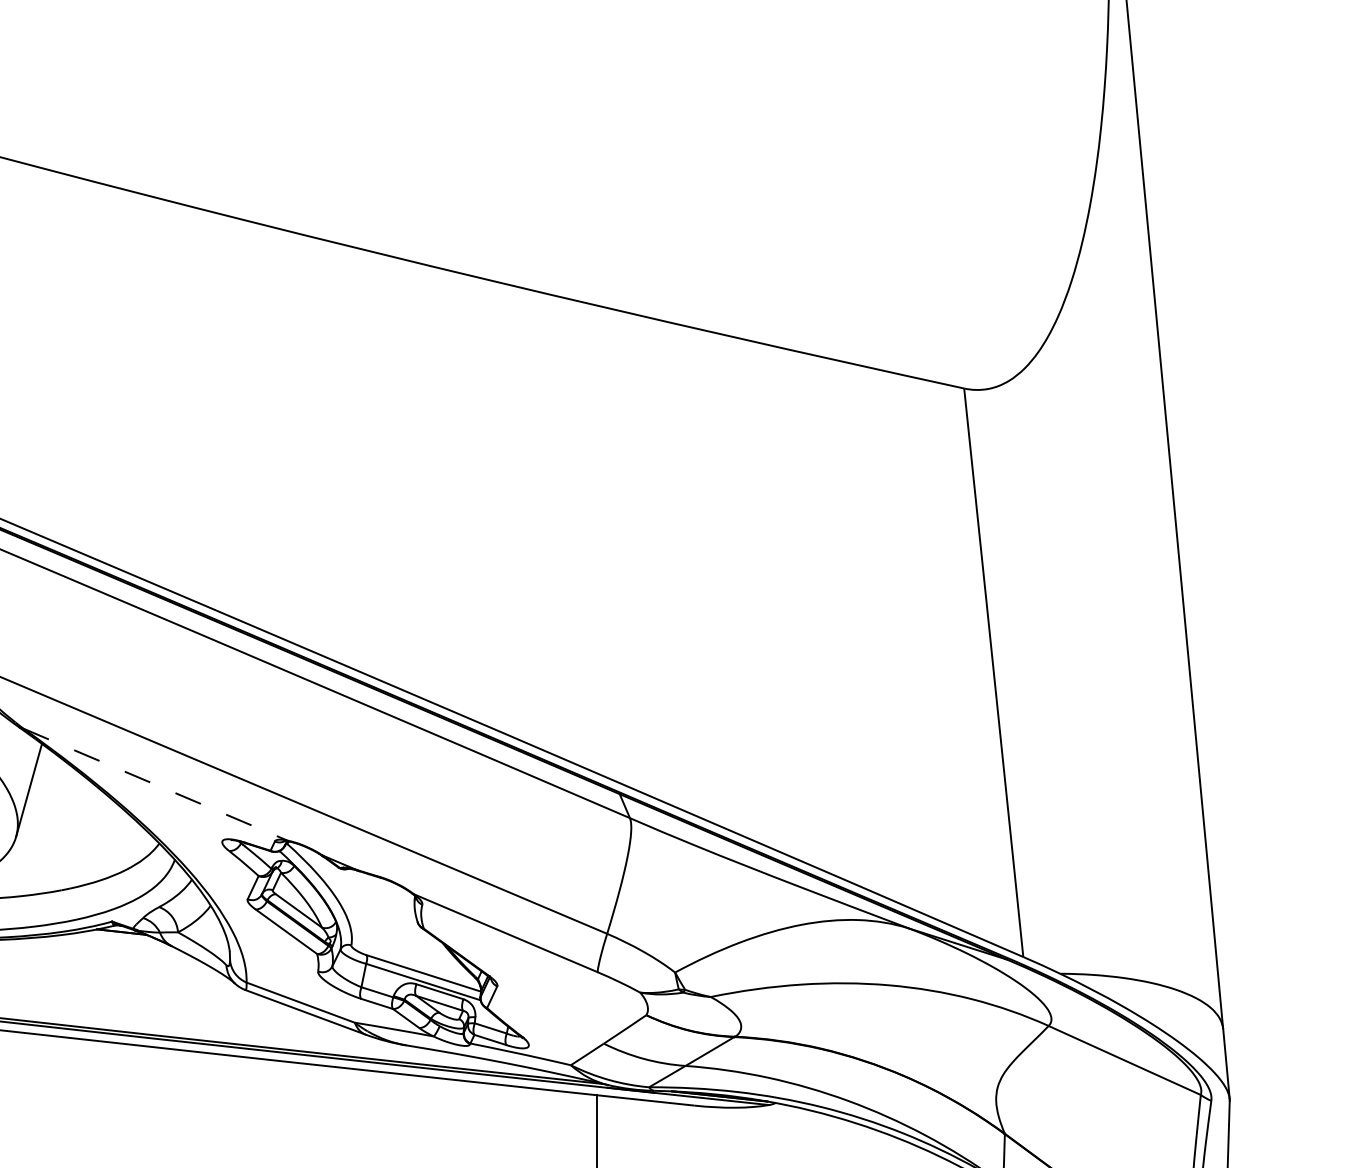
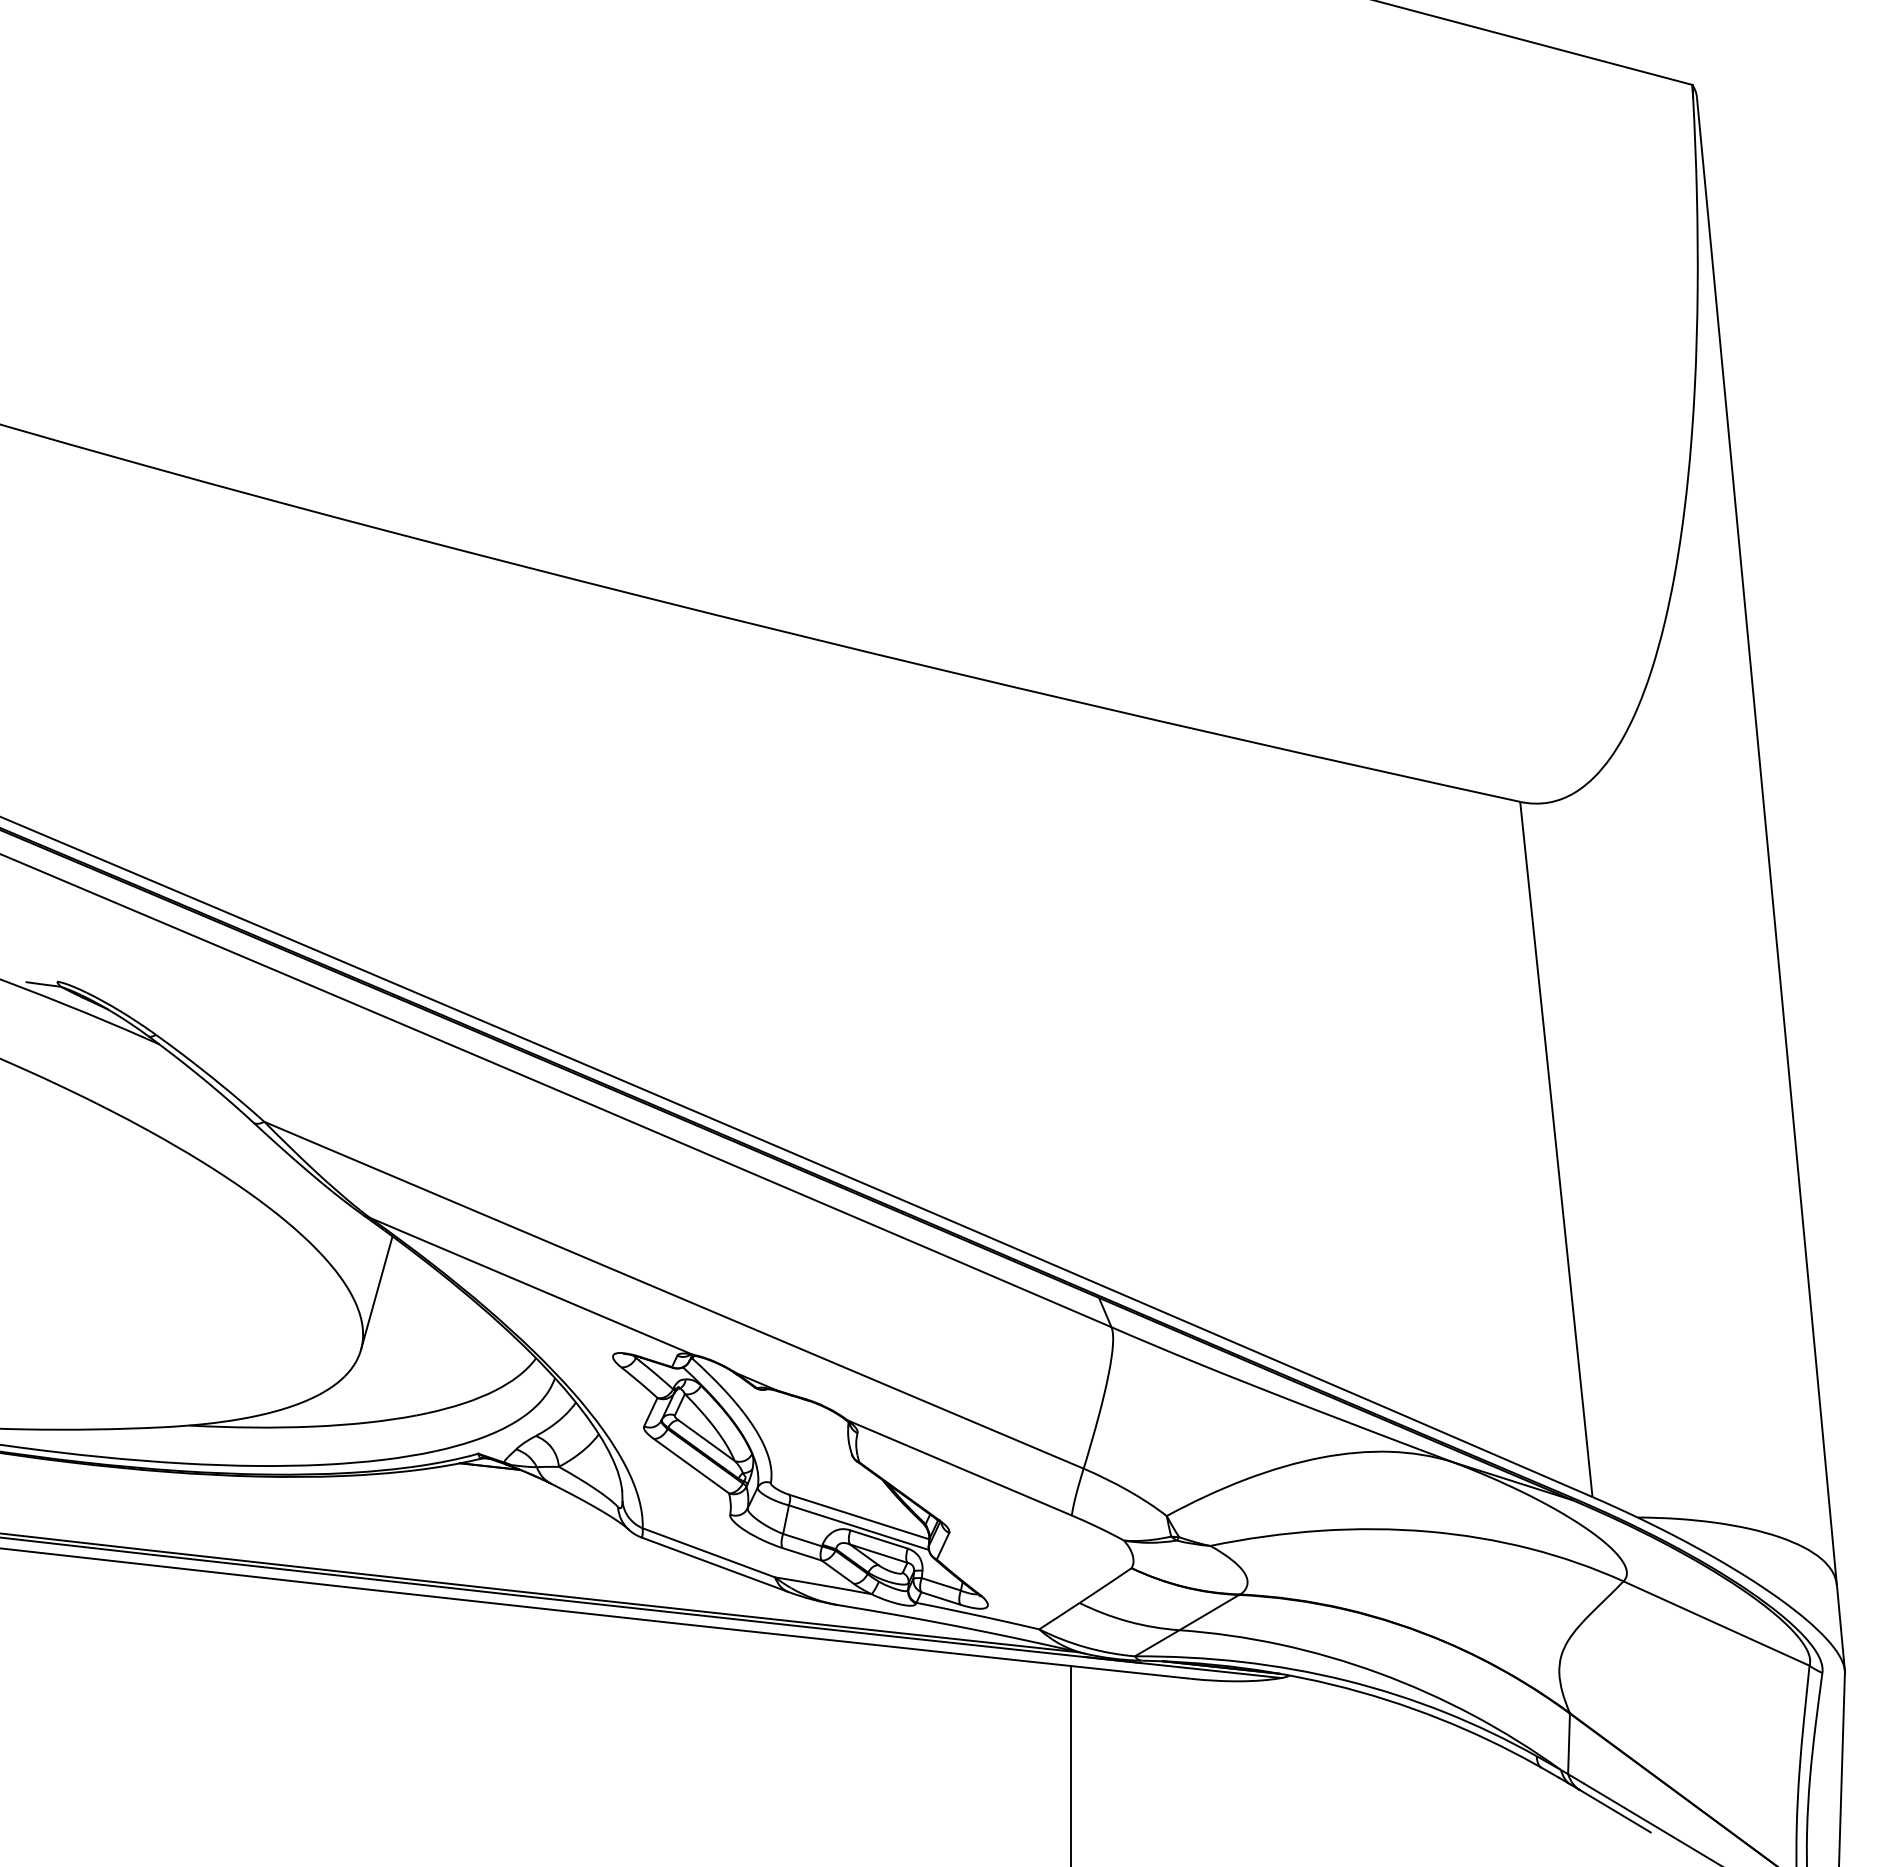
line: (155, 784) -> (531, 1286), dashed -> solid

